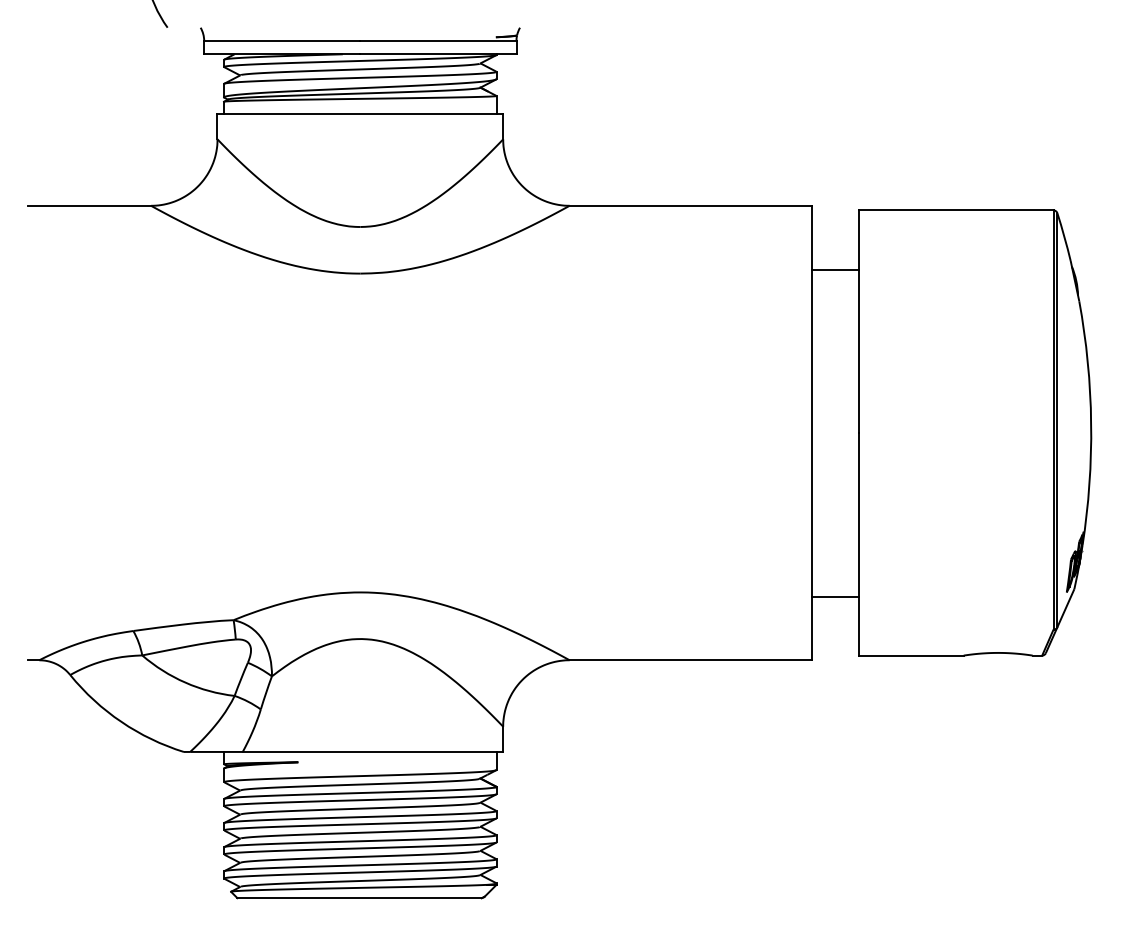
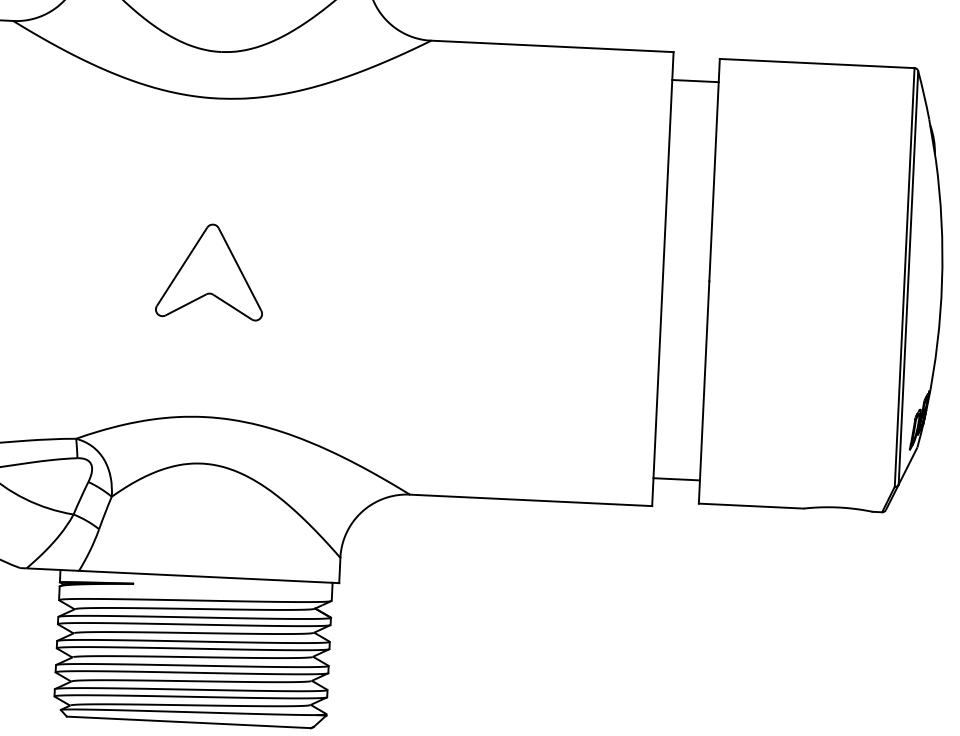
line: (835, 269) -> (695, 80), moved
part: (360, 446) -> (211, 271), added
line: (835, 597) -> (676, 479), moved

